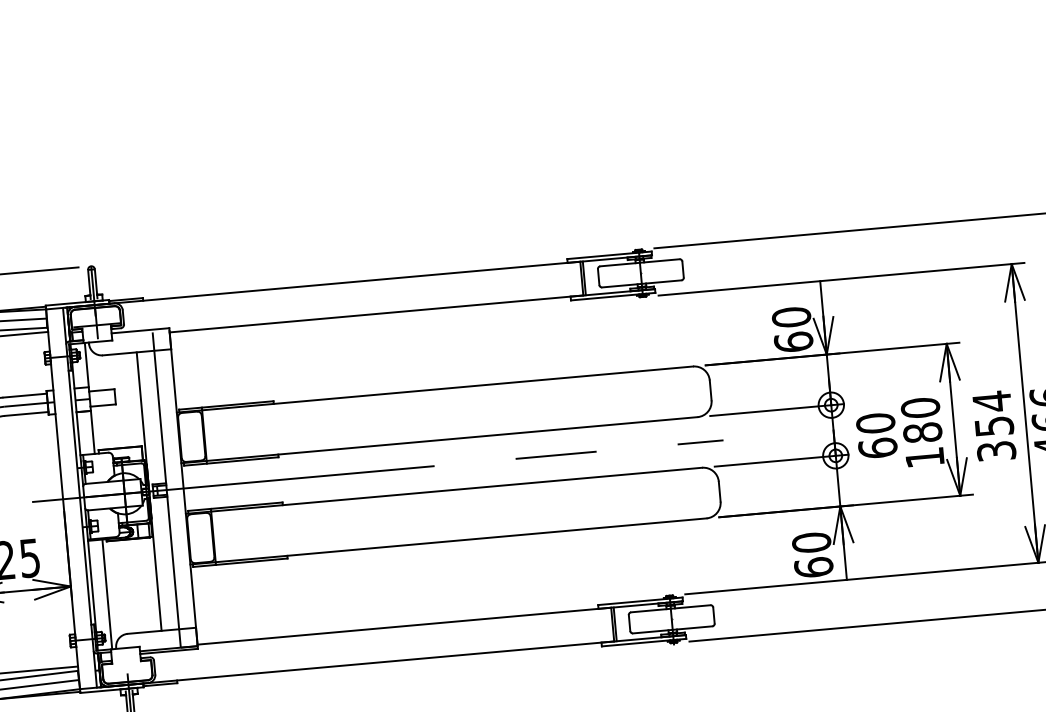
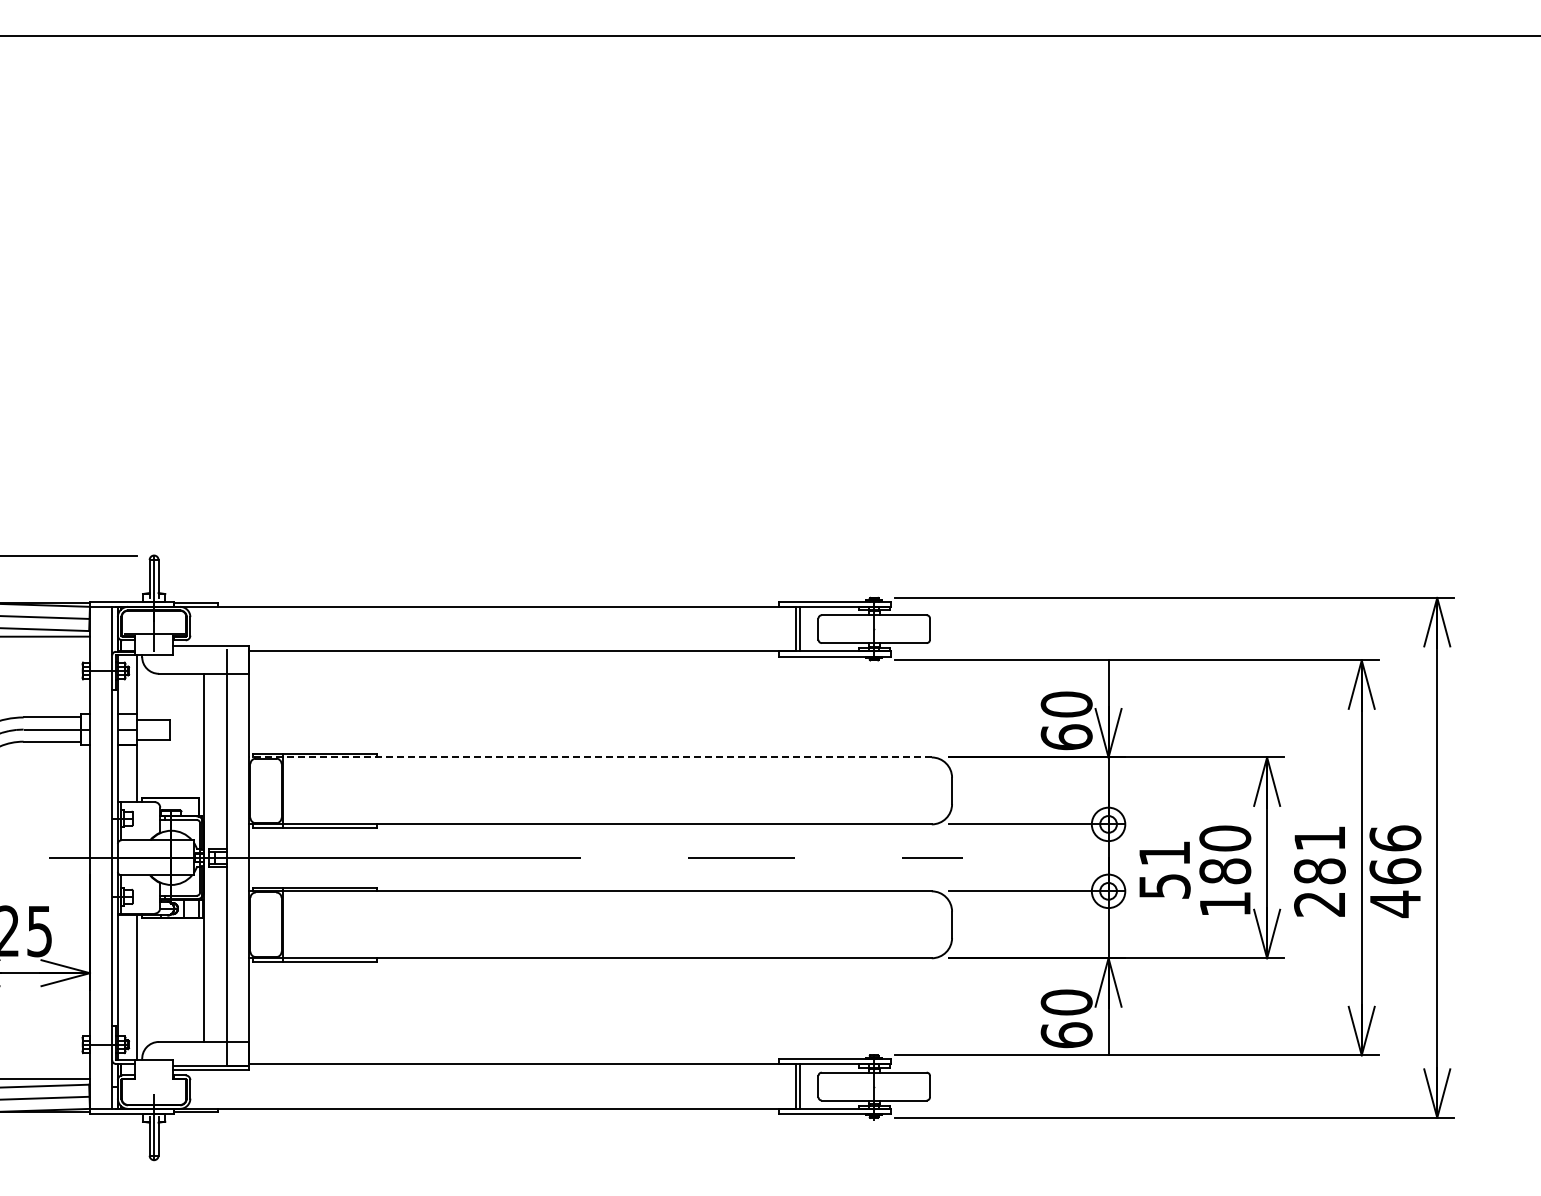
line: (434, 389) -> (590, 757), solid -> dashed
text: (993, 425) -> (1319, 870), 354 -> 281
text: (876, 435) -> (1164, 869), 60 -> 51

